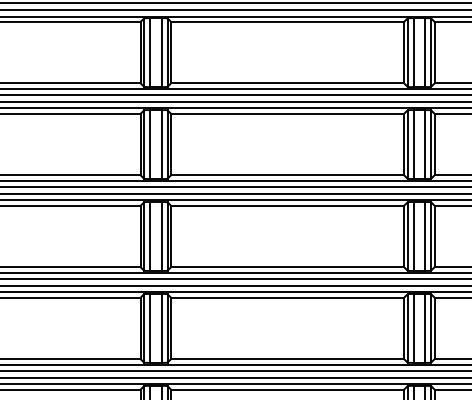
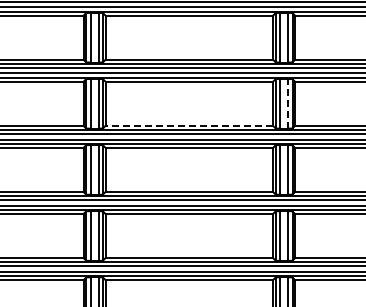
line: (425, 144) -> (288, 103), solid -> dashed
line: (287, 174) -> (189, 125), solid -> dashed

